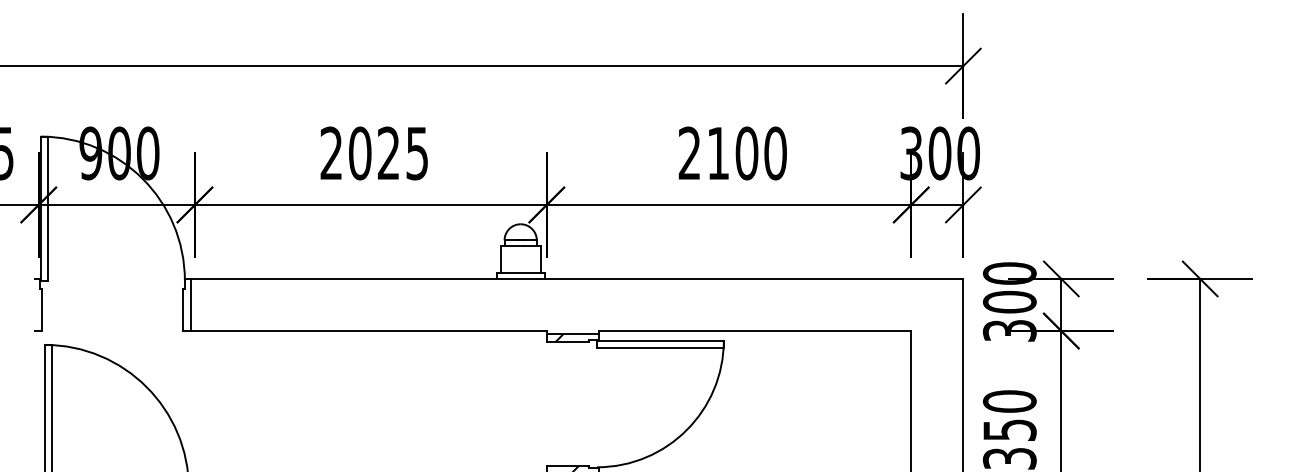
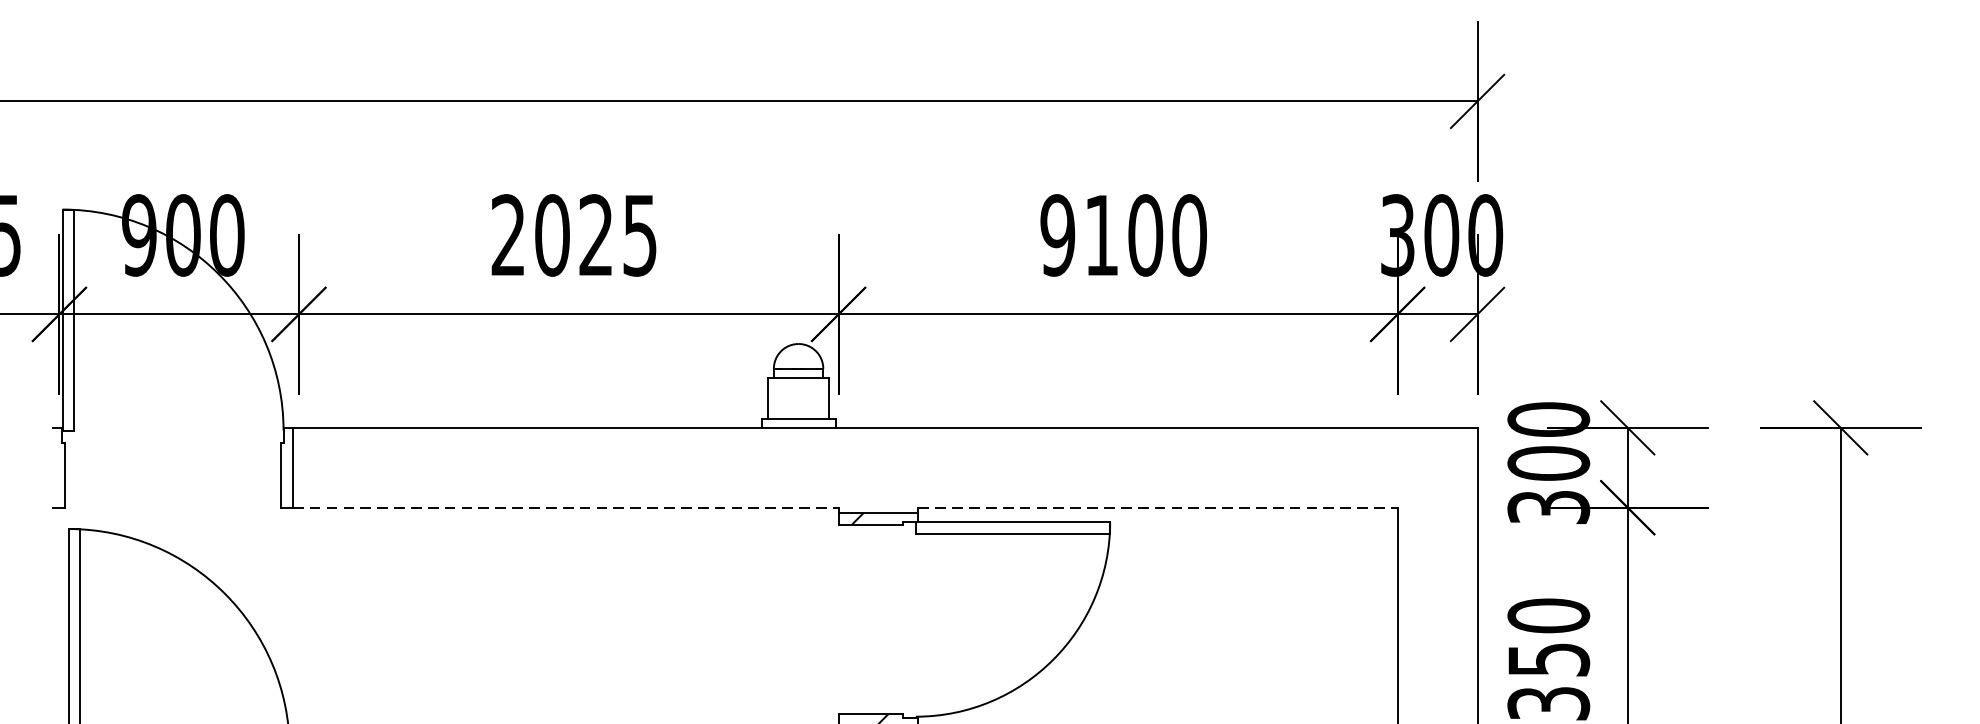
text: (689, 153) -> (1057, 235), 2100 -> 9100
line: (368, 331) -> (565, 508), solid -> dashed
line: (755, 331) -> (1158, 508), solid -> dashed

